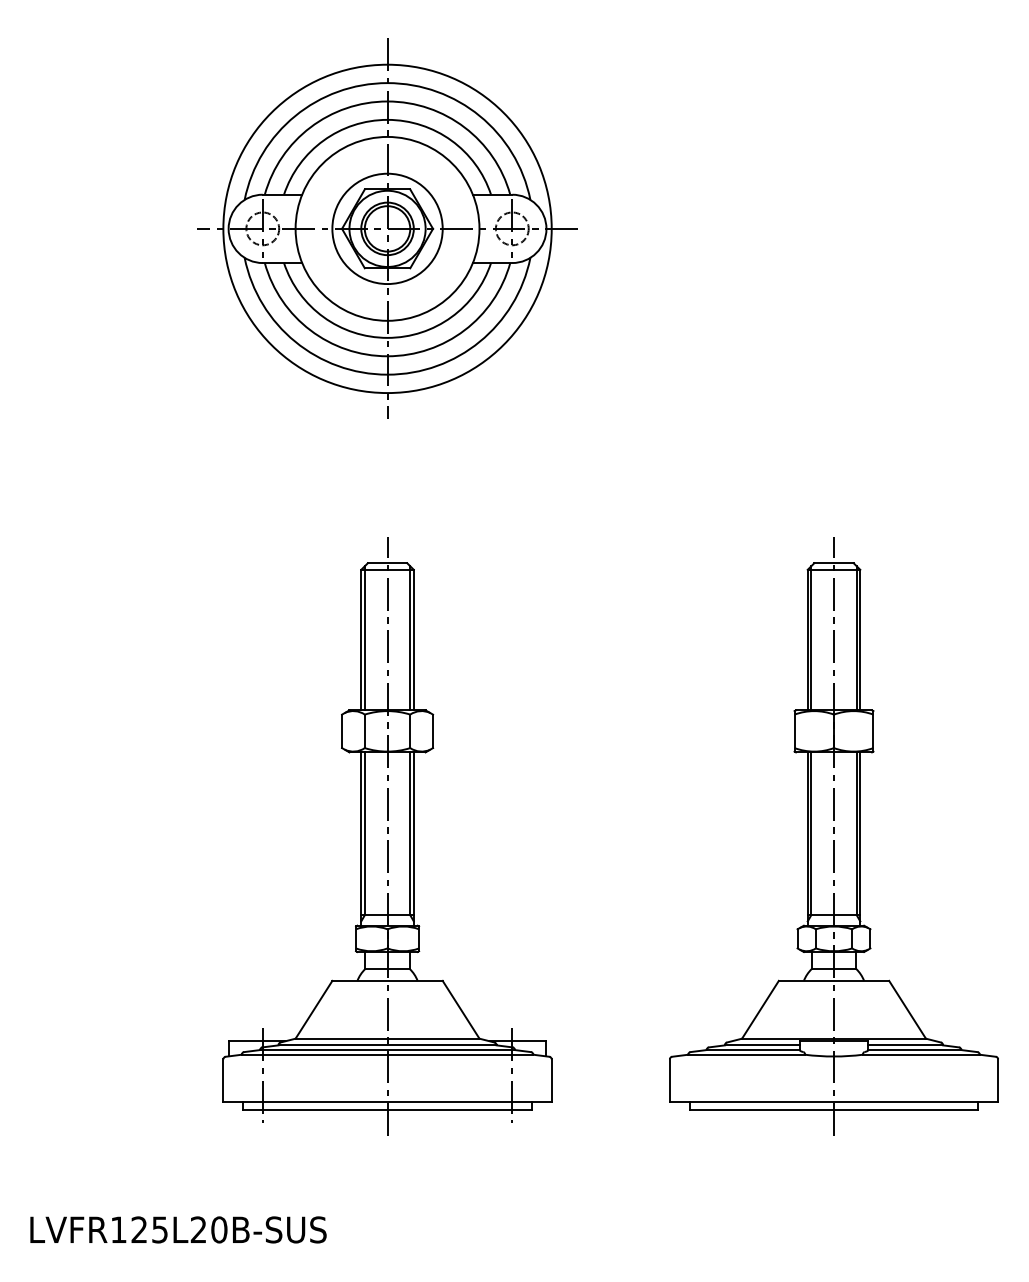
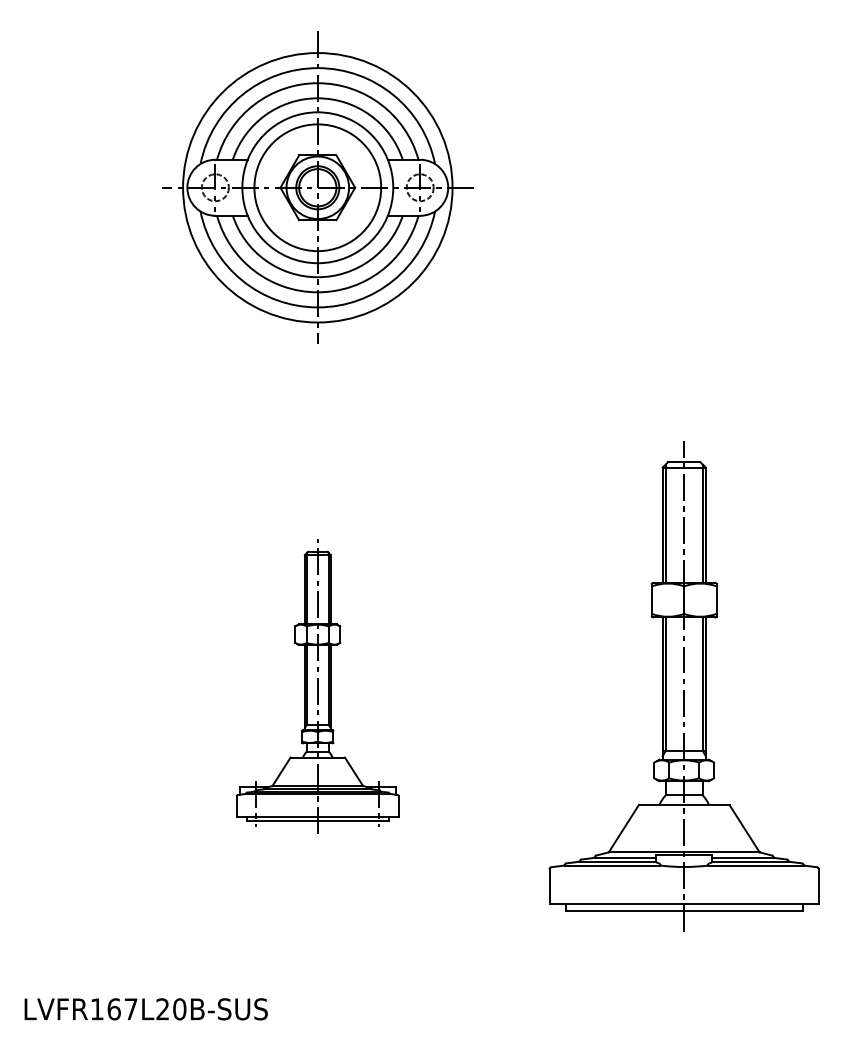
circle: (387, 228) -> (317, 187), size x1.4
part: (387, 836) -> (317, 686), size x0.6
text: (149, 1229) -> (122, 1008), LVFR125L20B-SUS -> LVFR167L20B-SUS

